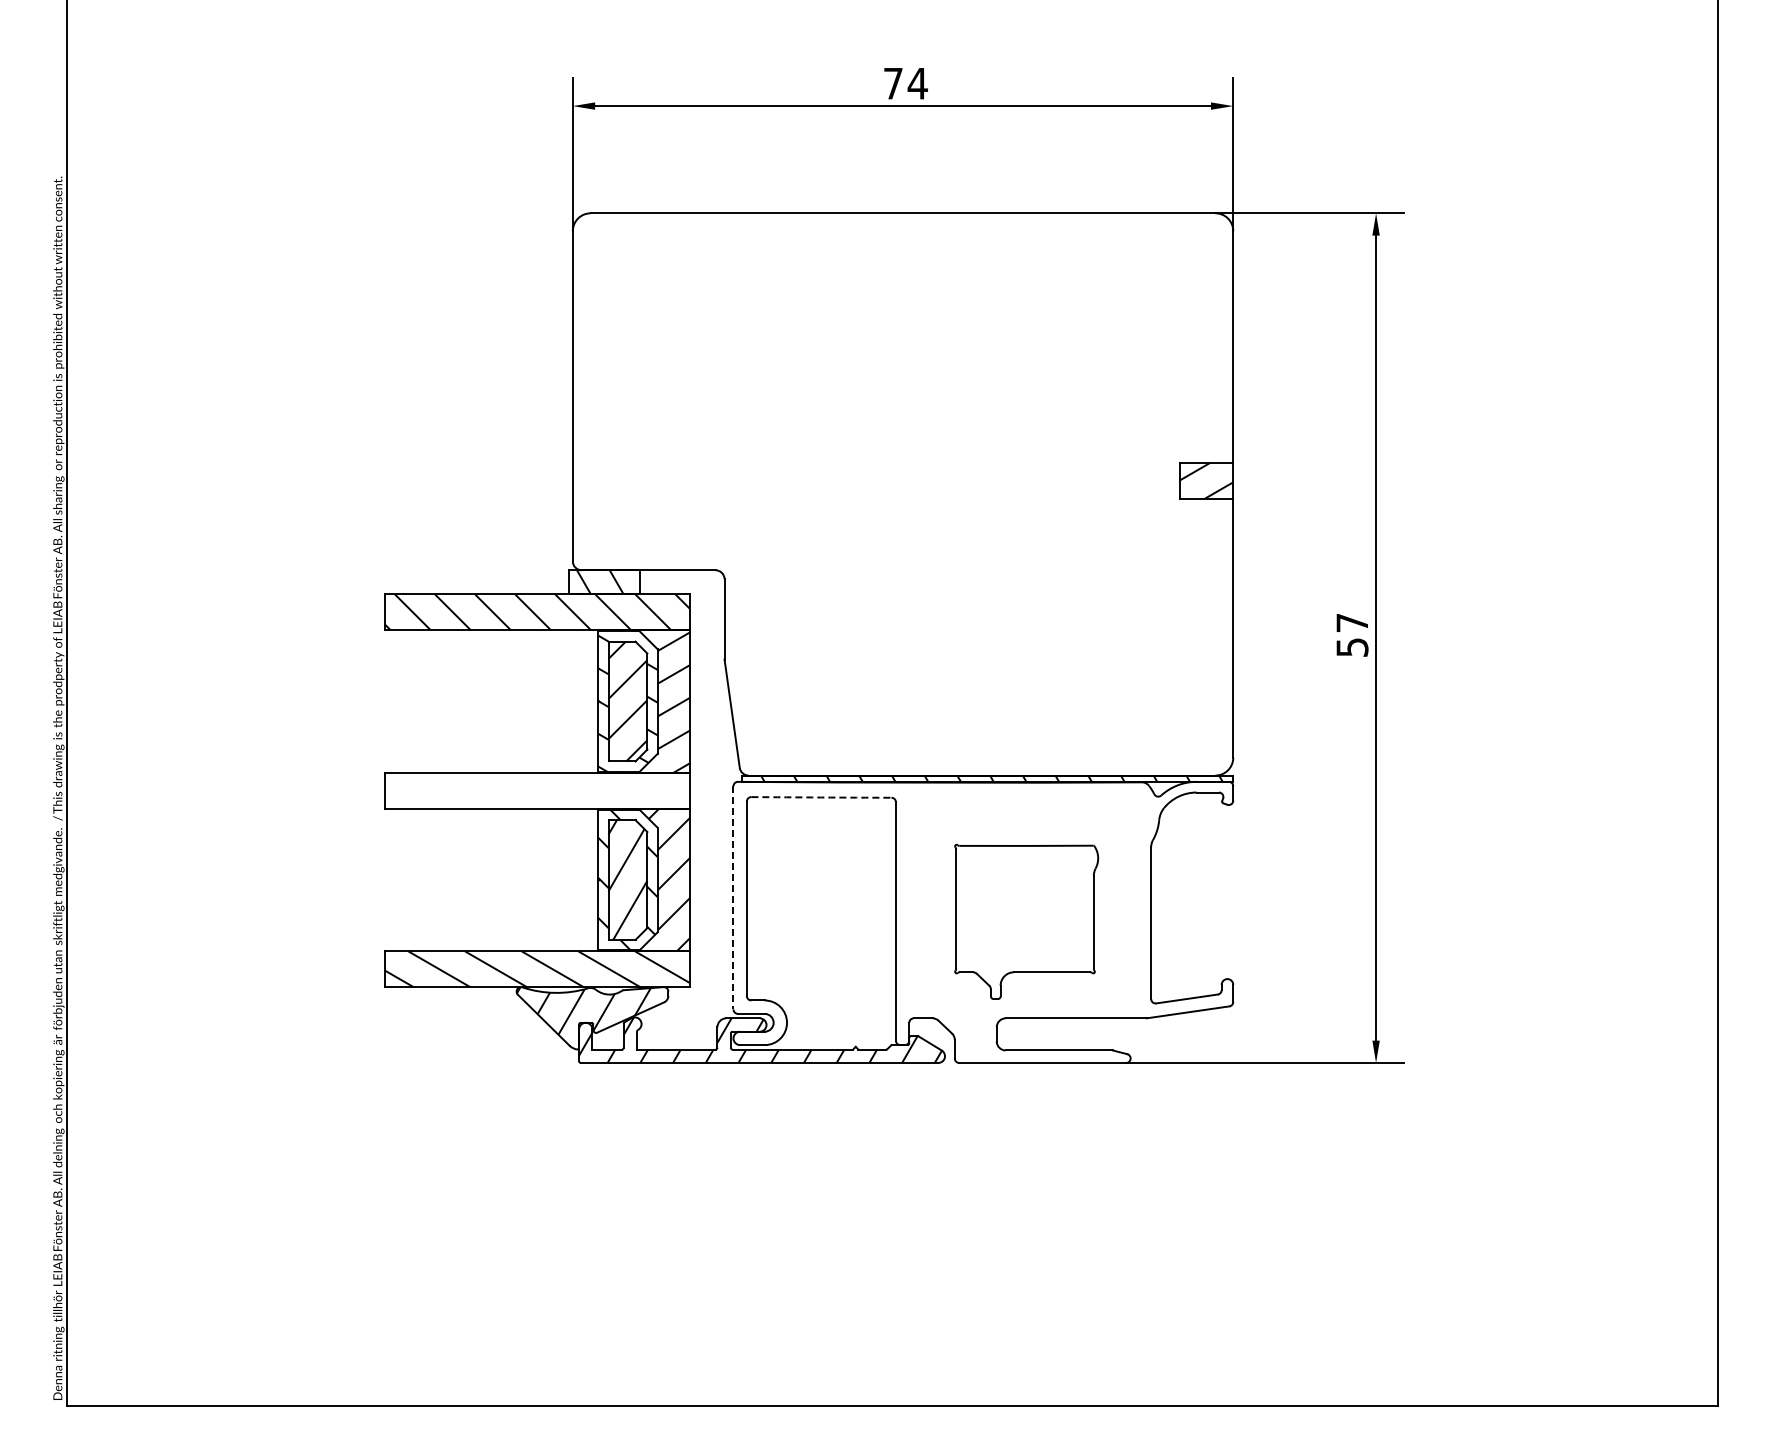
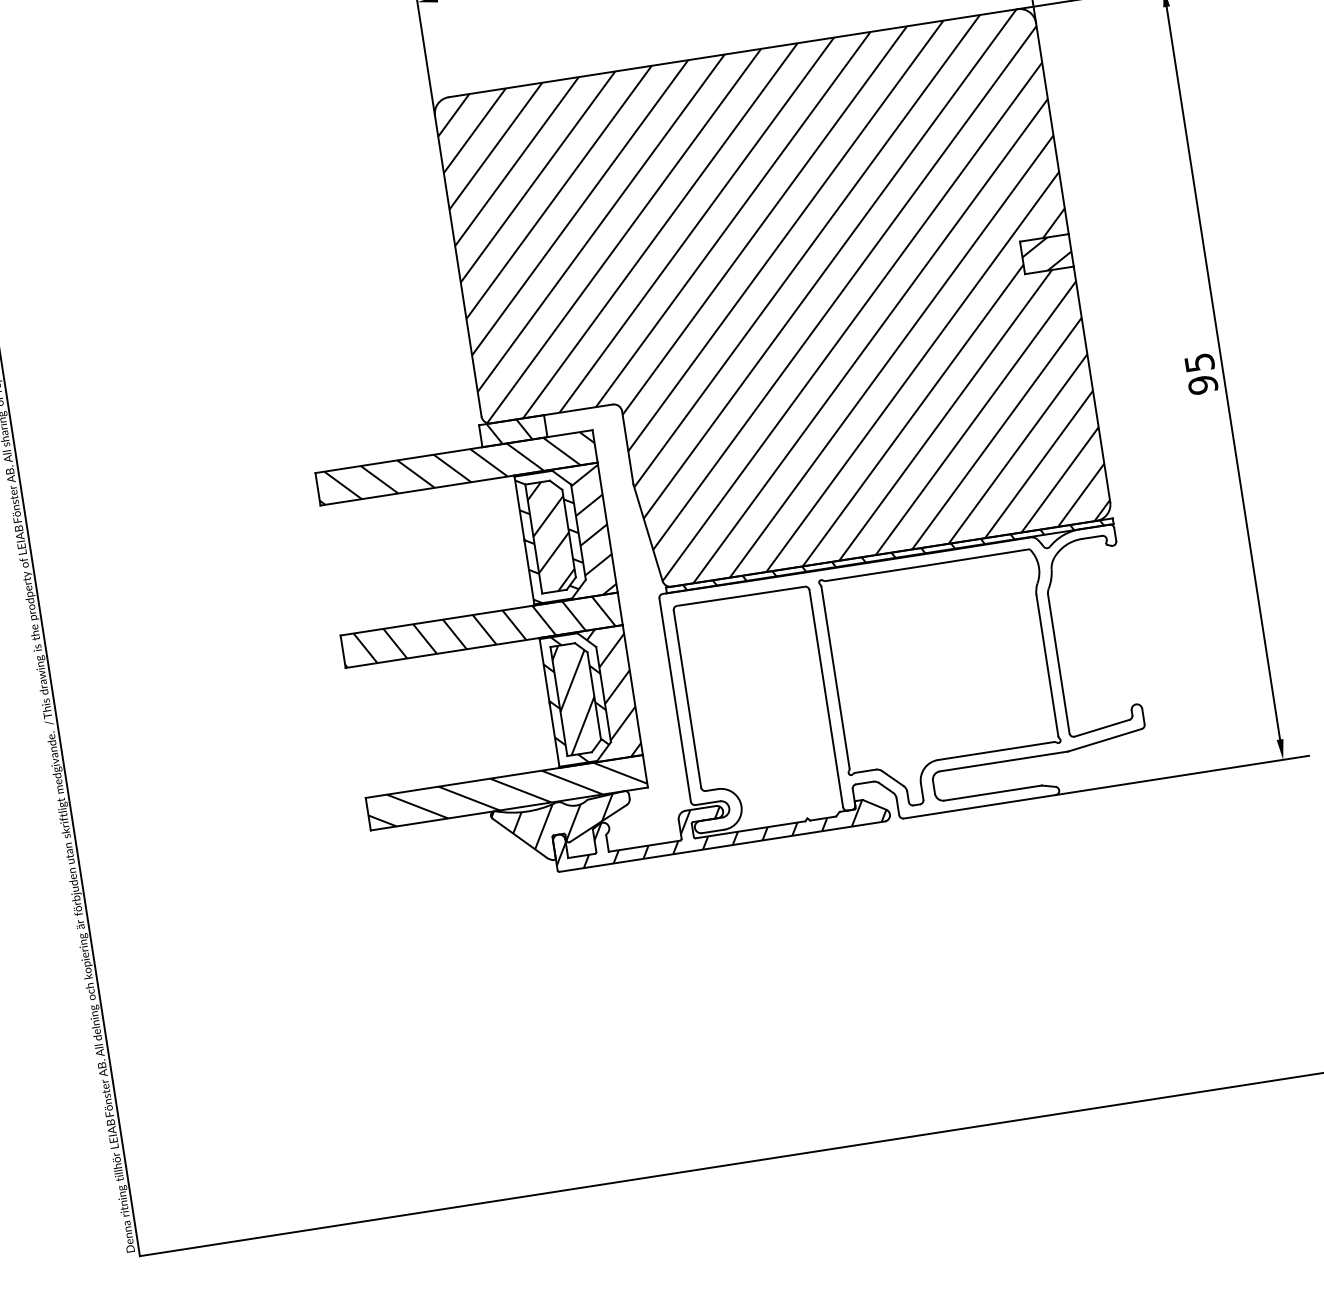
hatch: (902, 494) -> (772, 309), added
text: (1352, 635) -> (1201, 374), 57 -> 95
hatch: (533, 790) -> (478, 630), added
arc: (821, 797) -> (741, 596), dashed -> solid
line: (733, 897) -> (675, 699), dashed -> solid
part: (1026, 921) -> (945, 680), size x1.67

